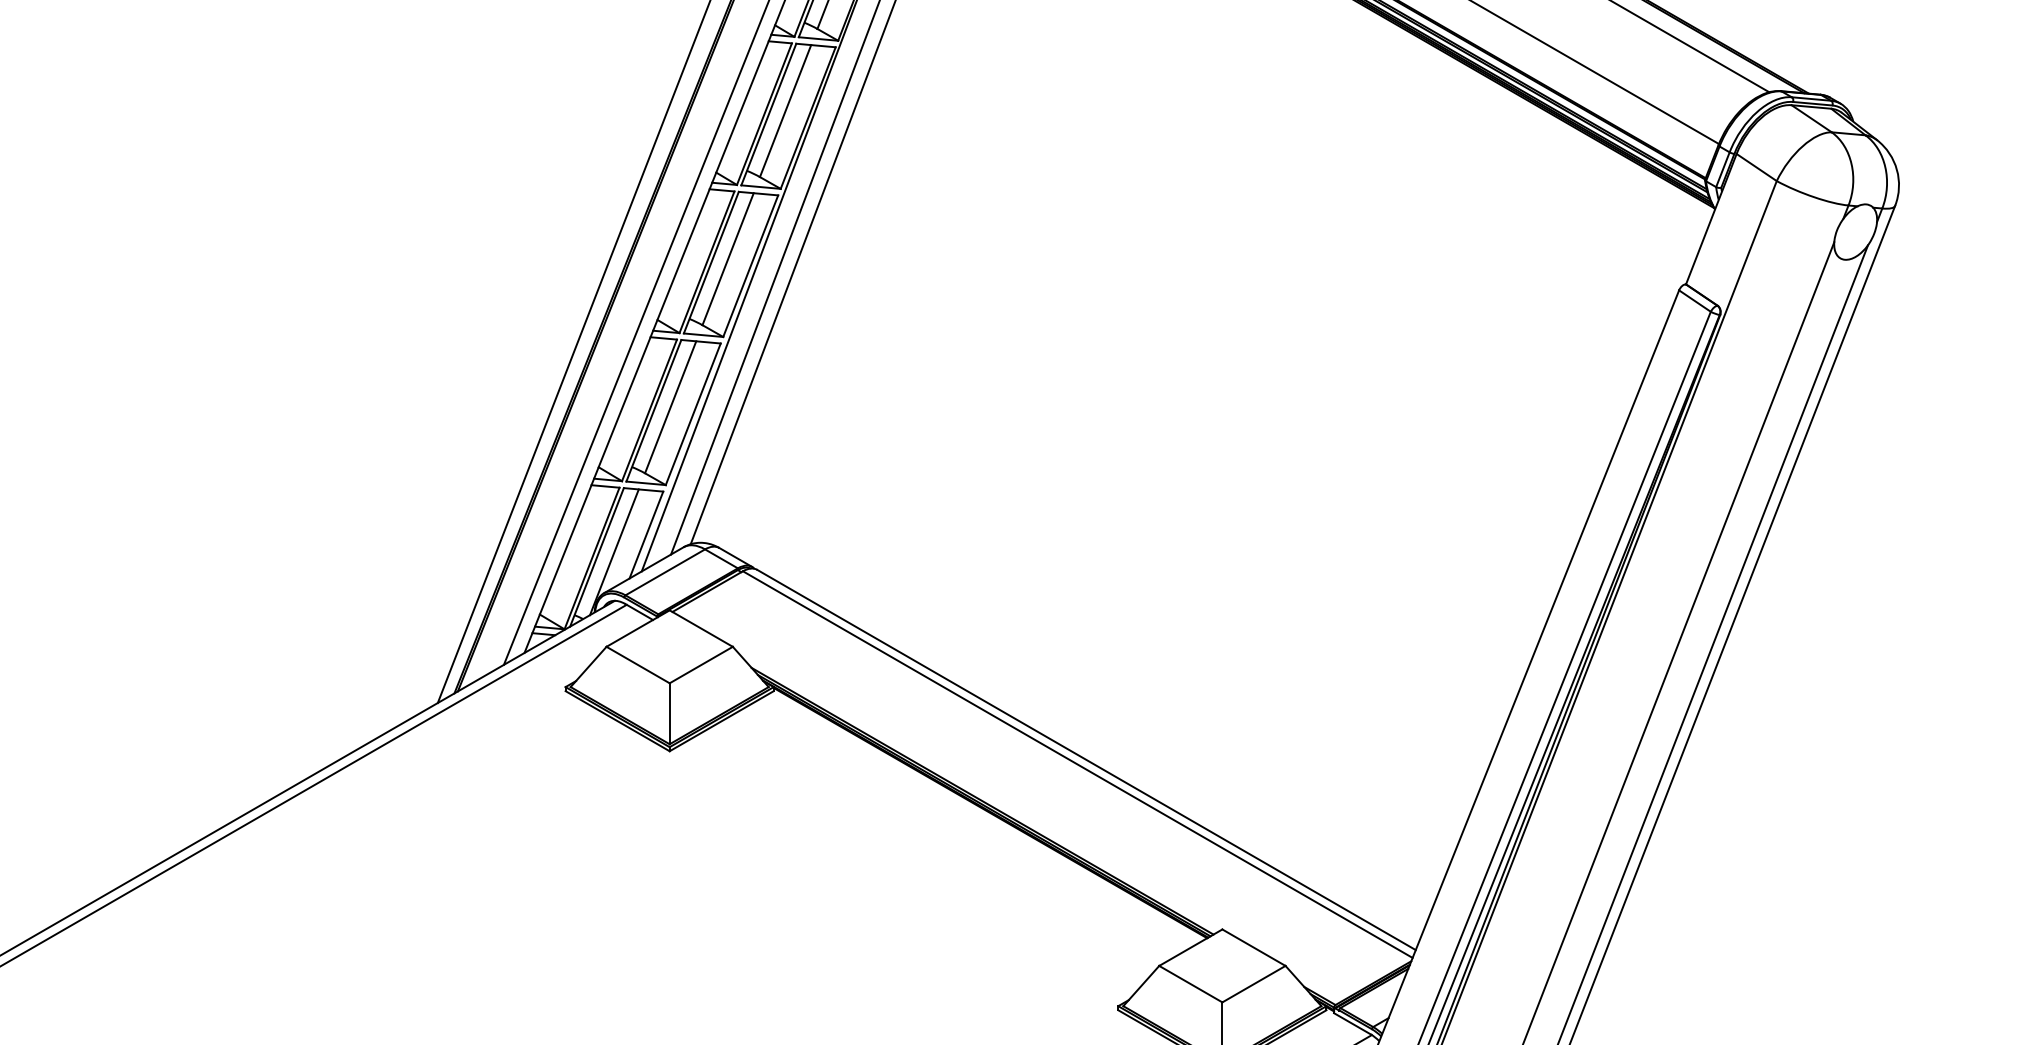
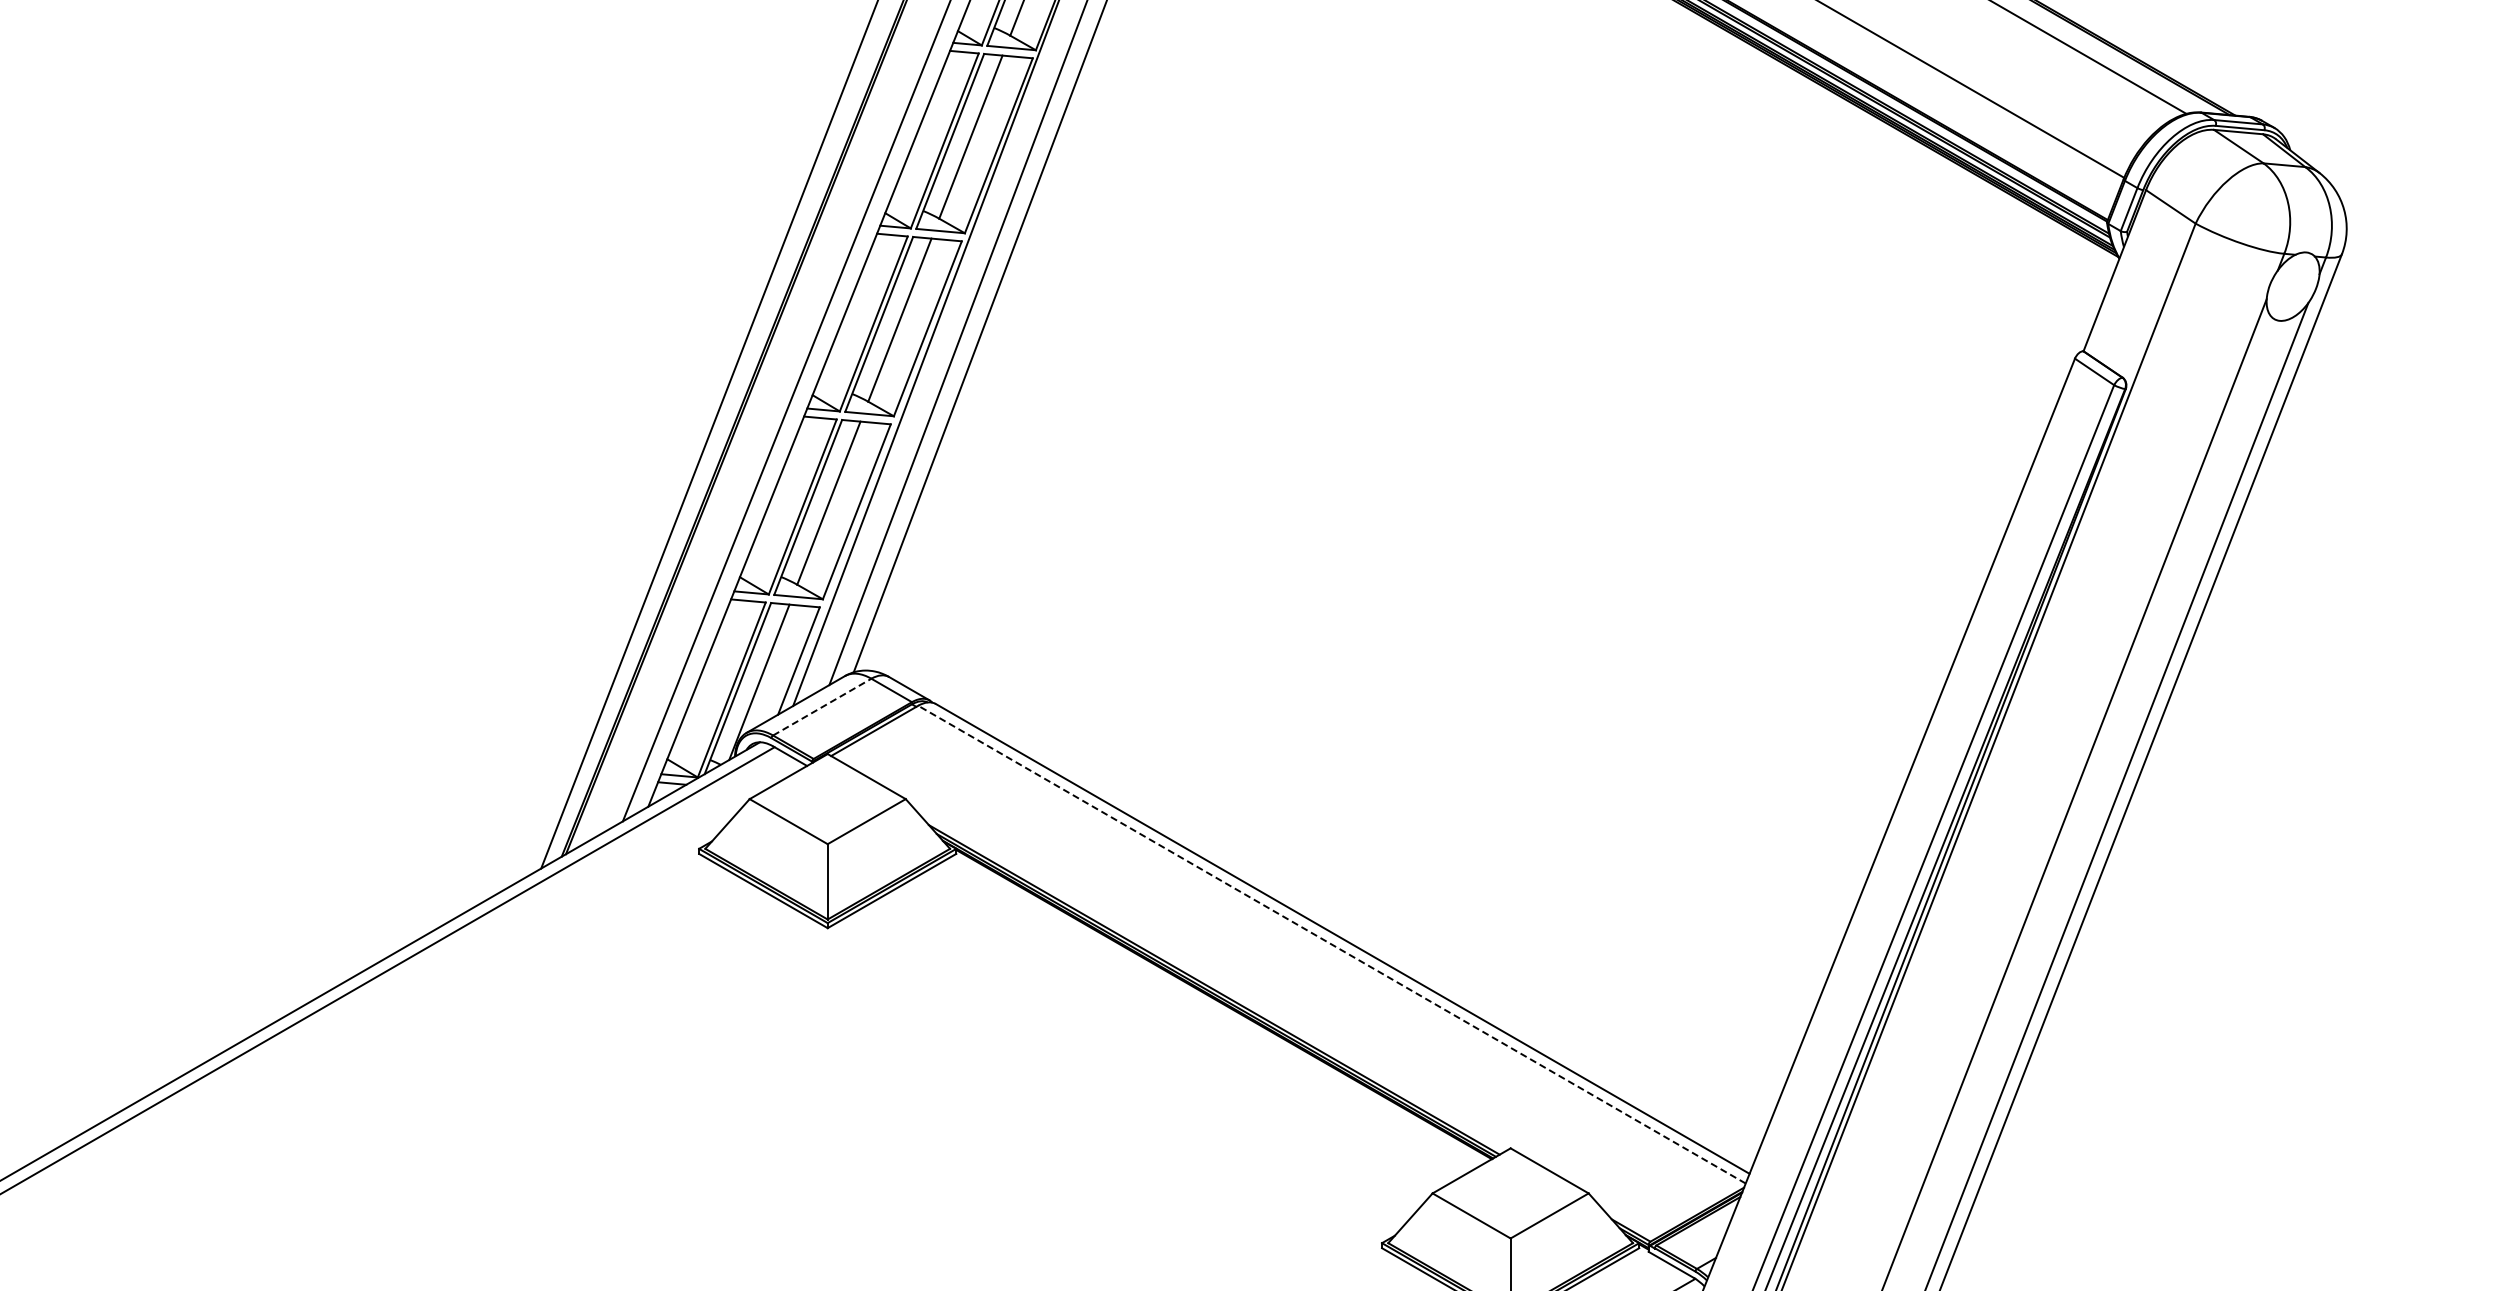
line: (665, 572) -> (822, 707), solid -> dashed
line: (1077, 764) -> (1331, 944), solid -> dashed

